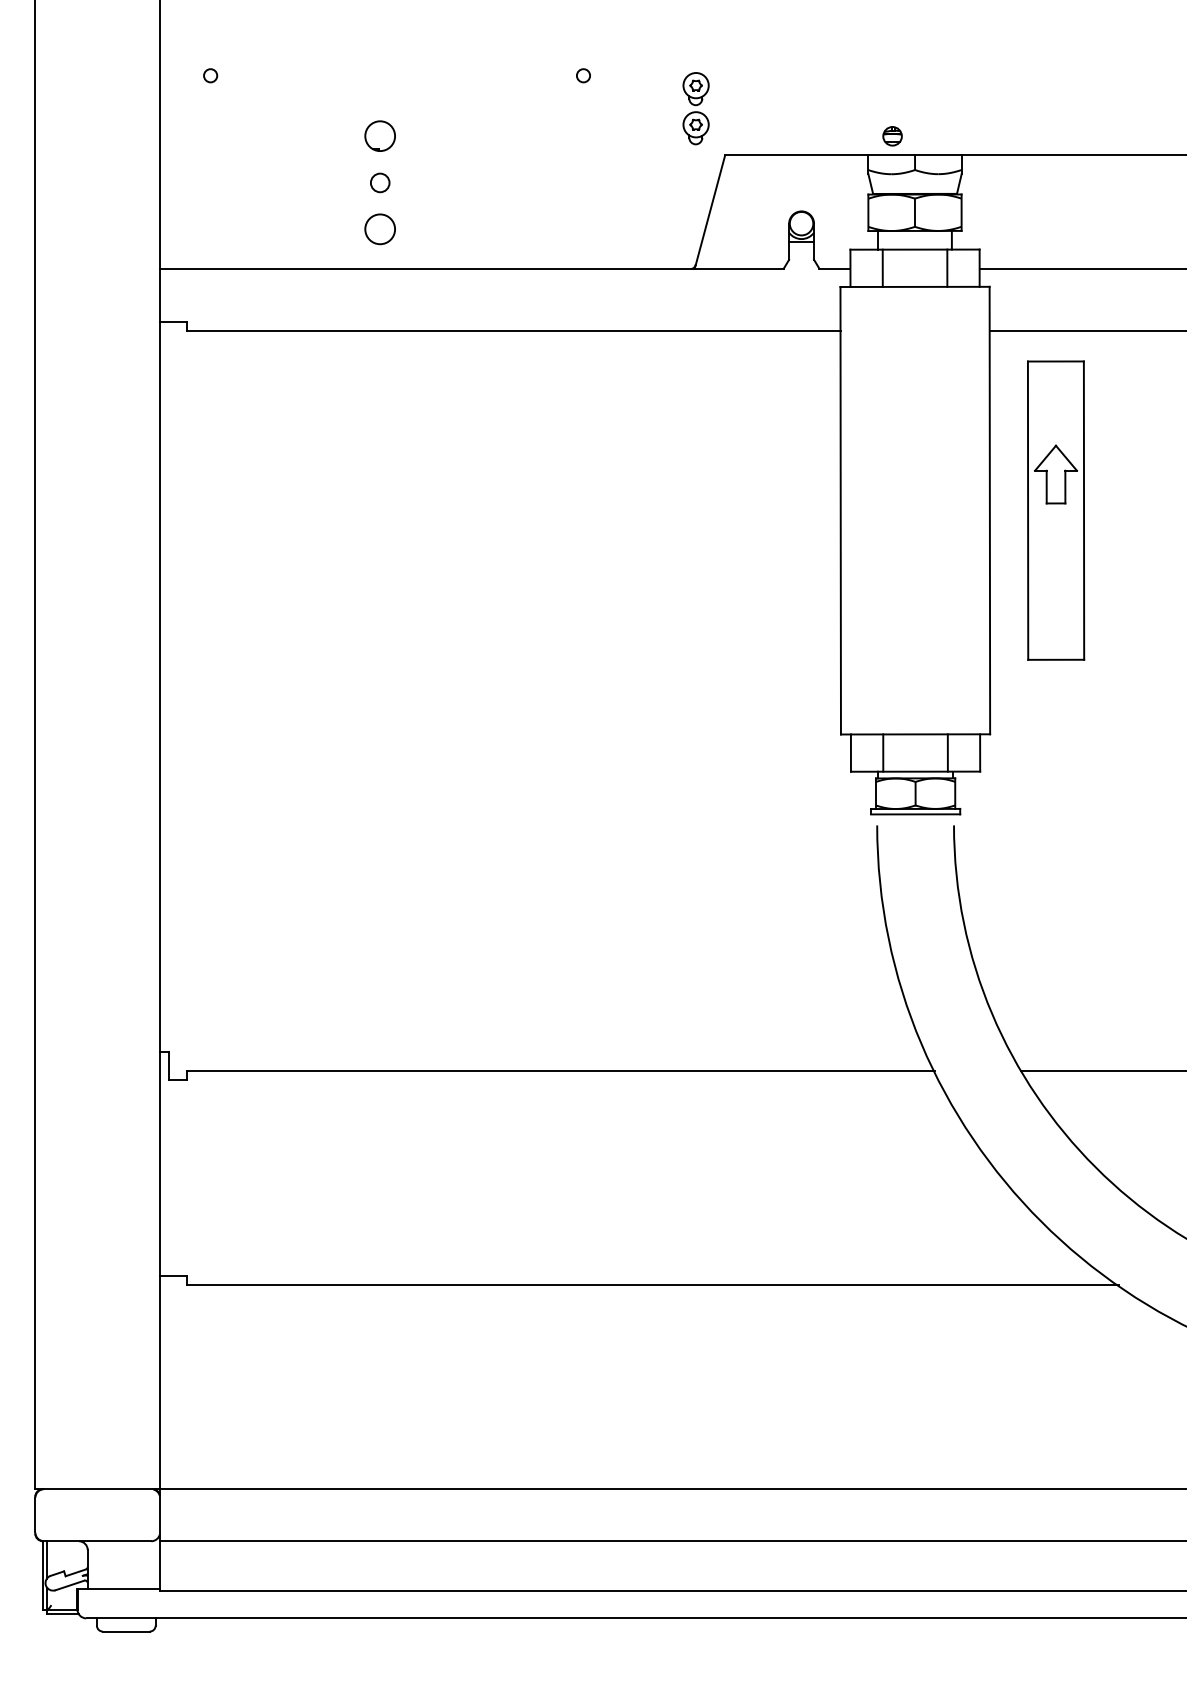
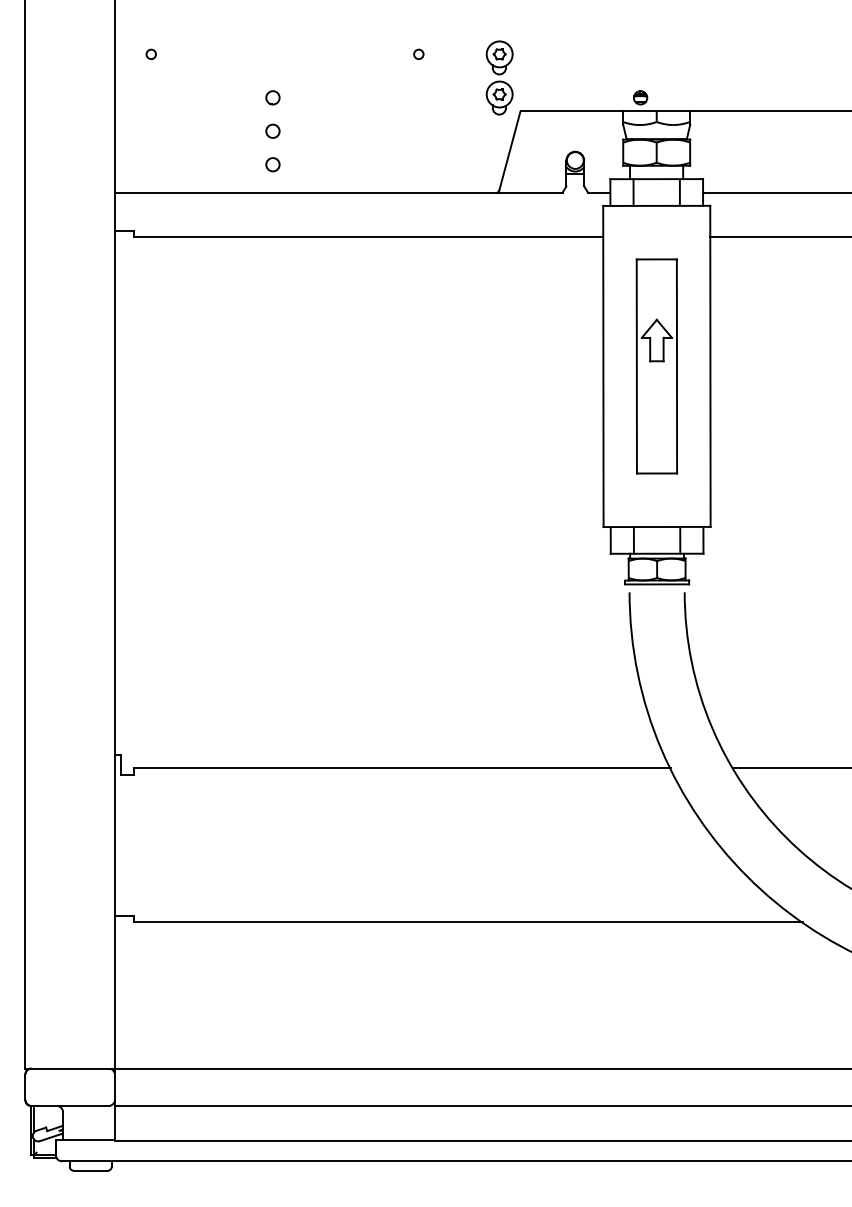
part: (695, 107) -> (499, 77), size x1.43
circle: (379, 135) -> (272, 97), size x0.62
circle: (379, 229) -> (272, 164), size x0.62
part: (1055, 510) -> (656, 366), moved

